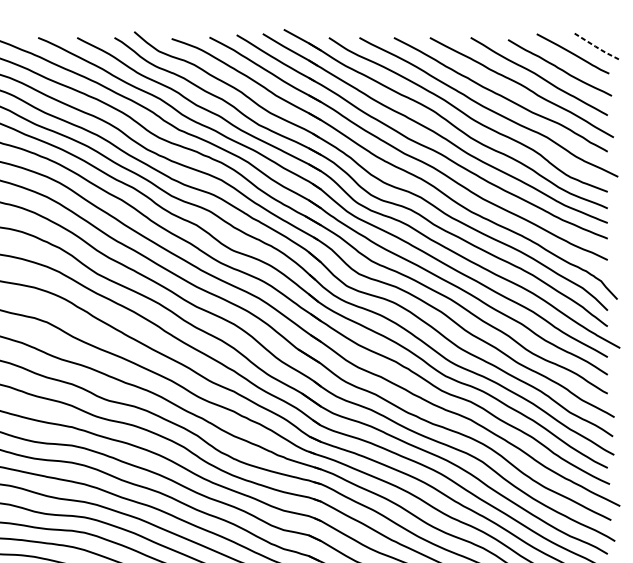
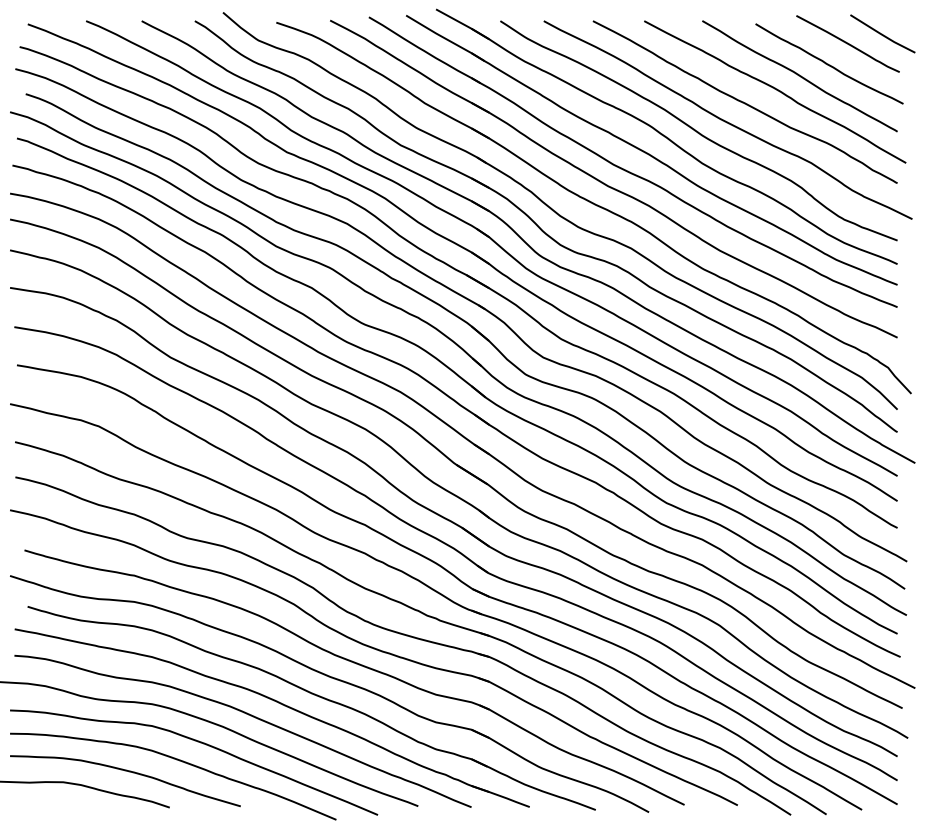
line: (597, 47) -> (882, 34), dashed -> solid

